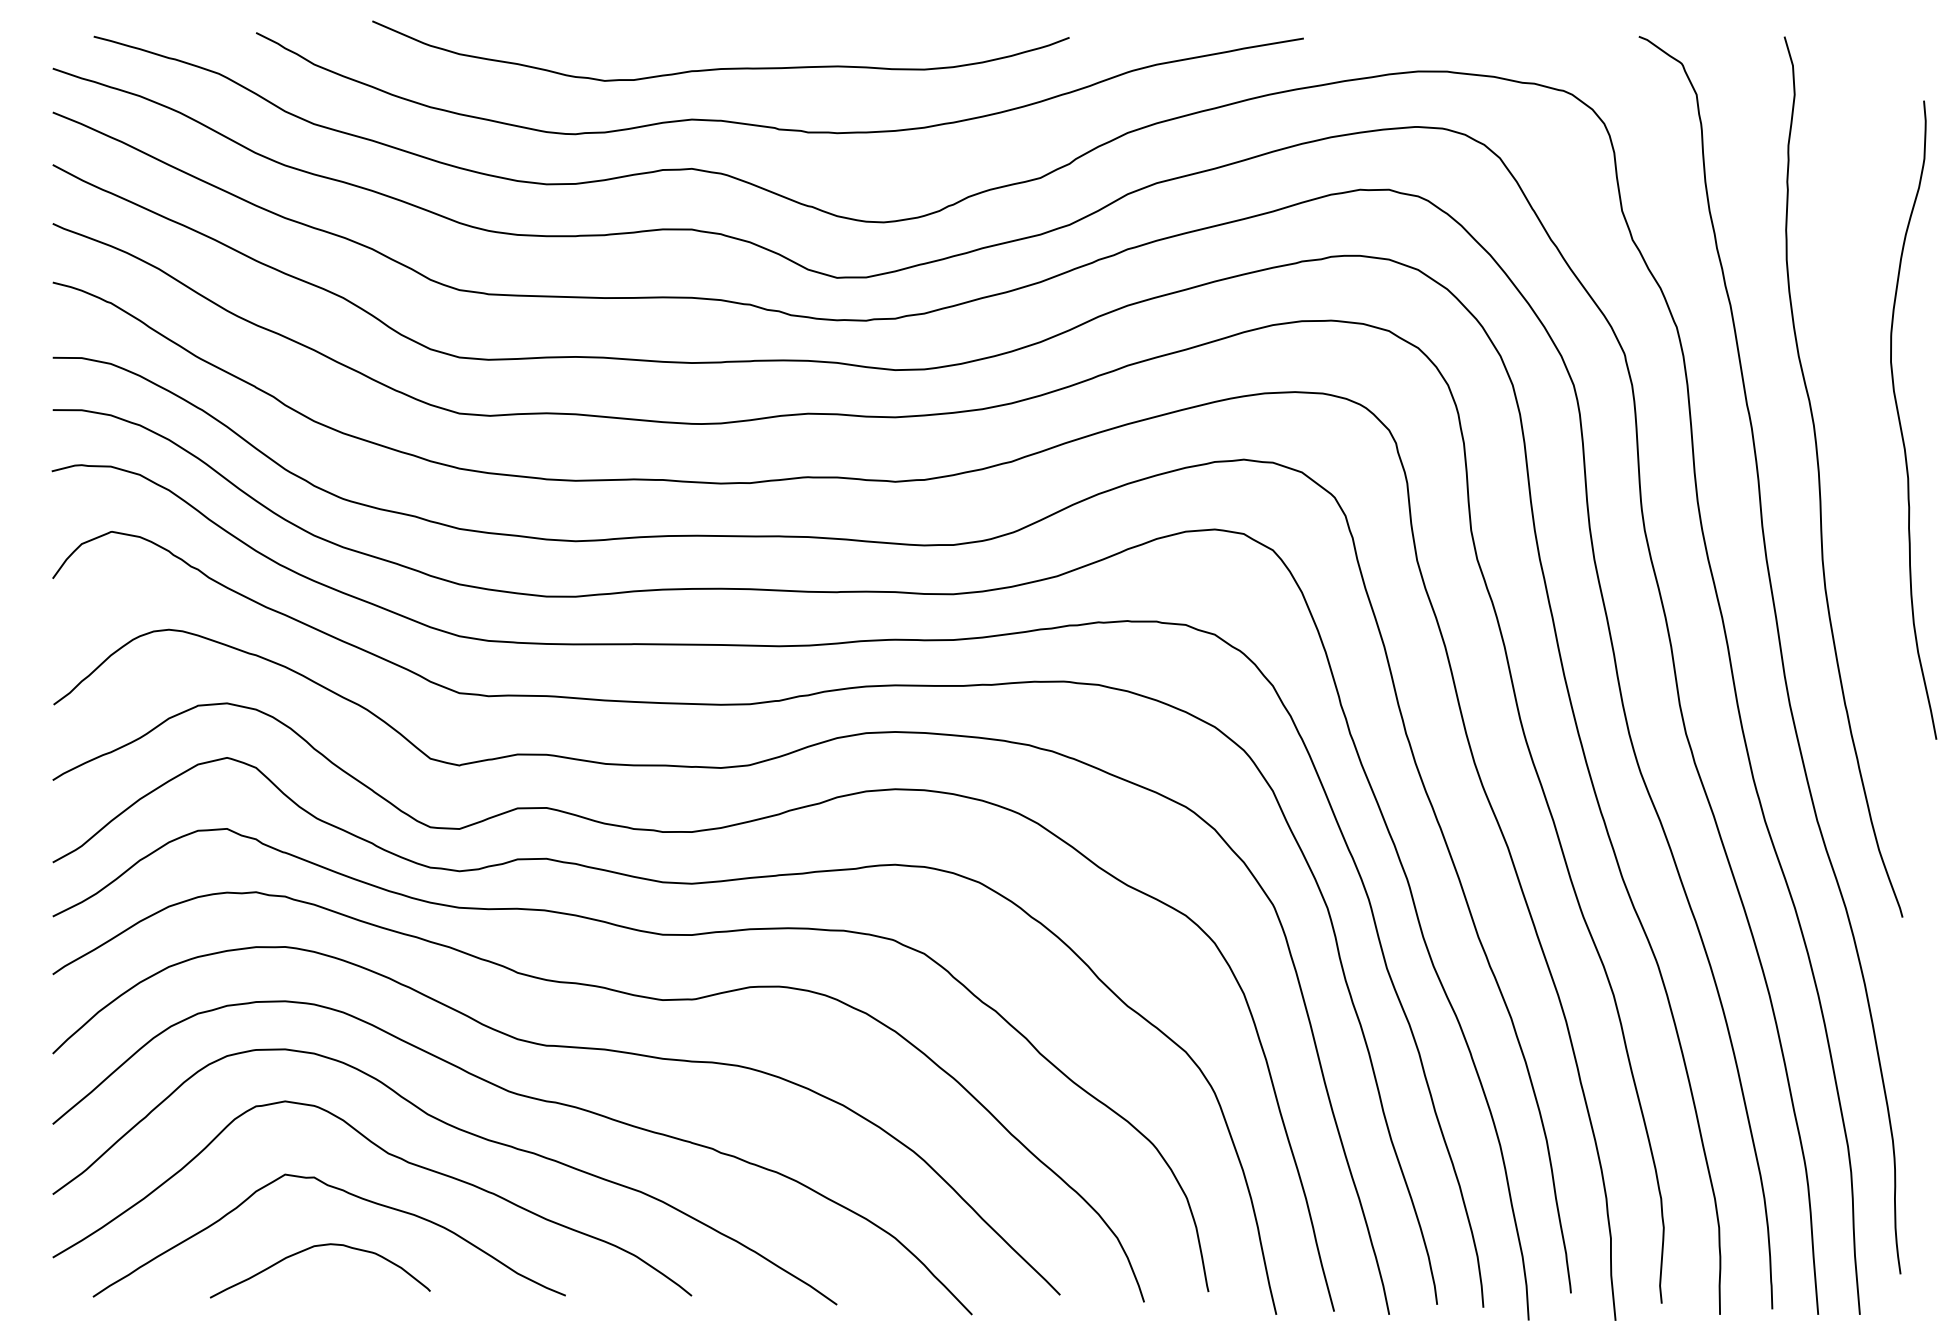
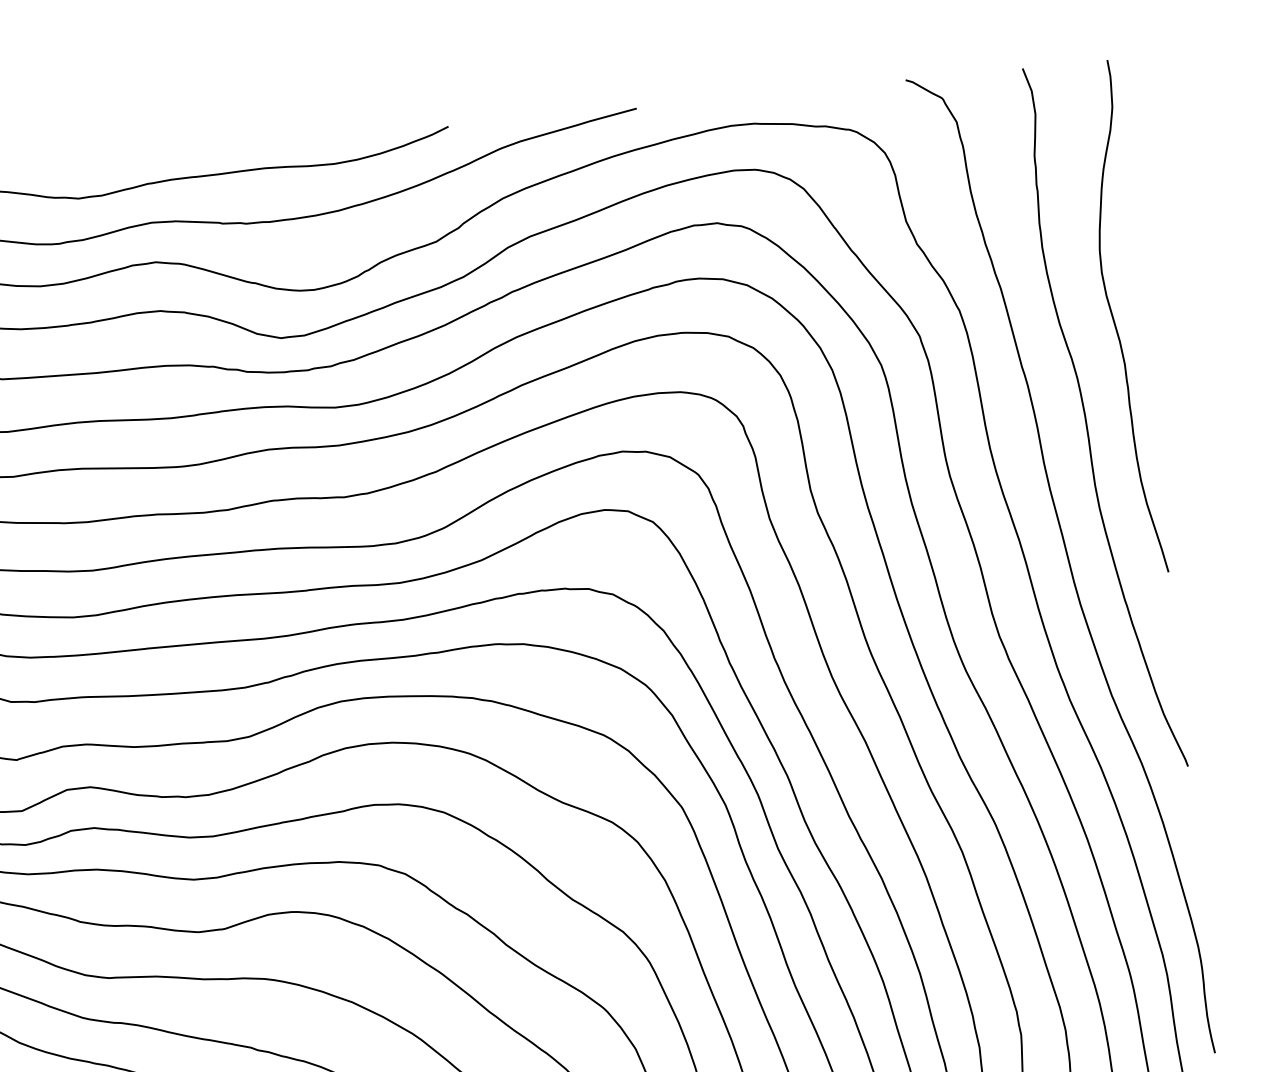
curve: (1900, 419) -> (1114, 318), moved

